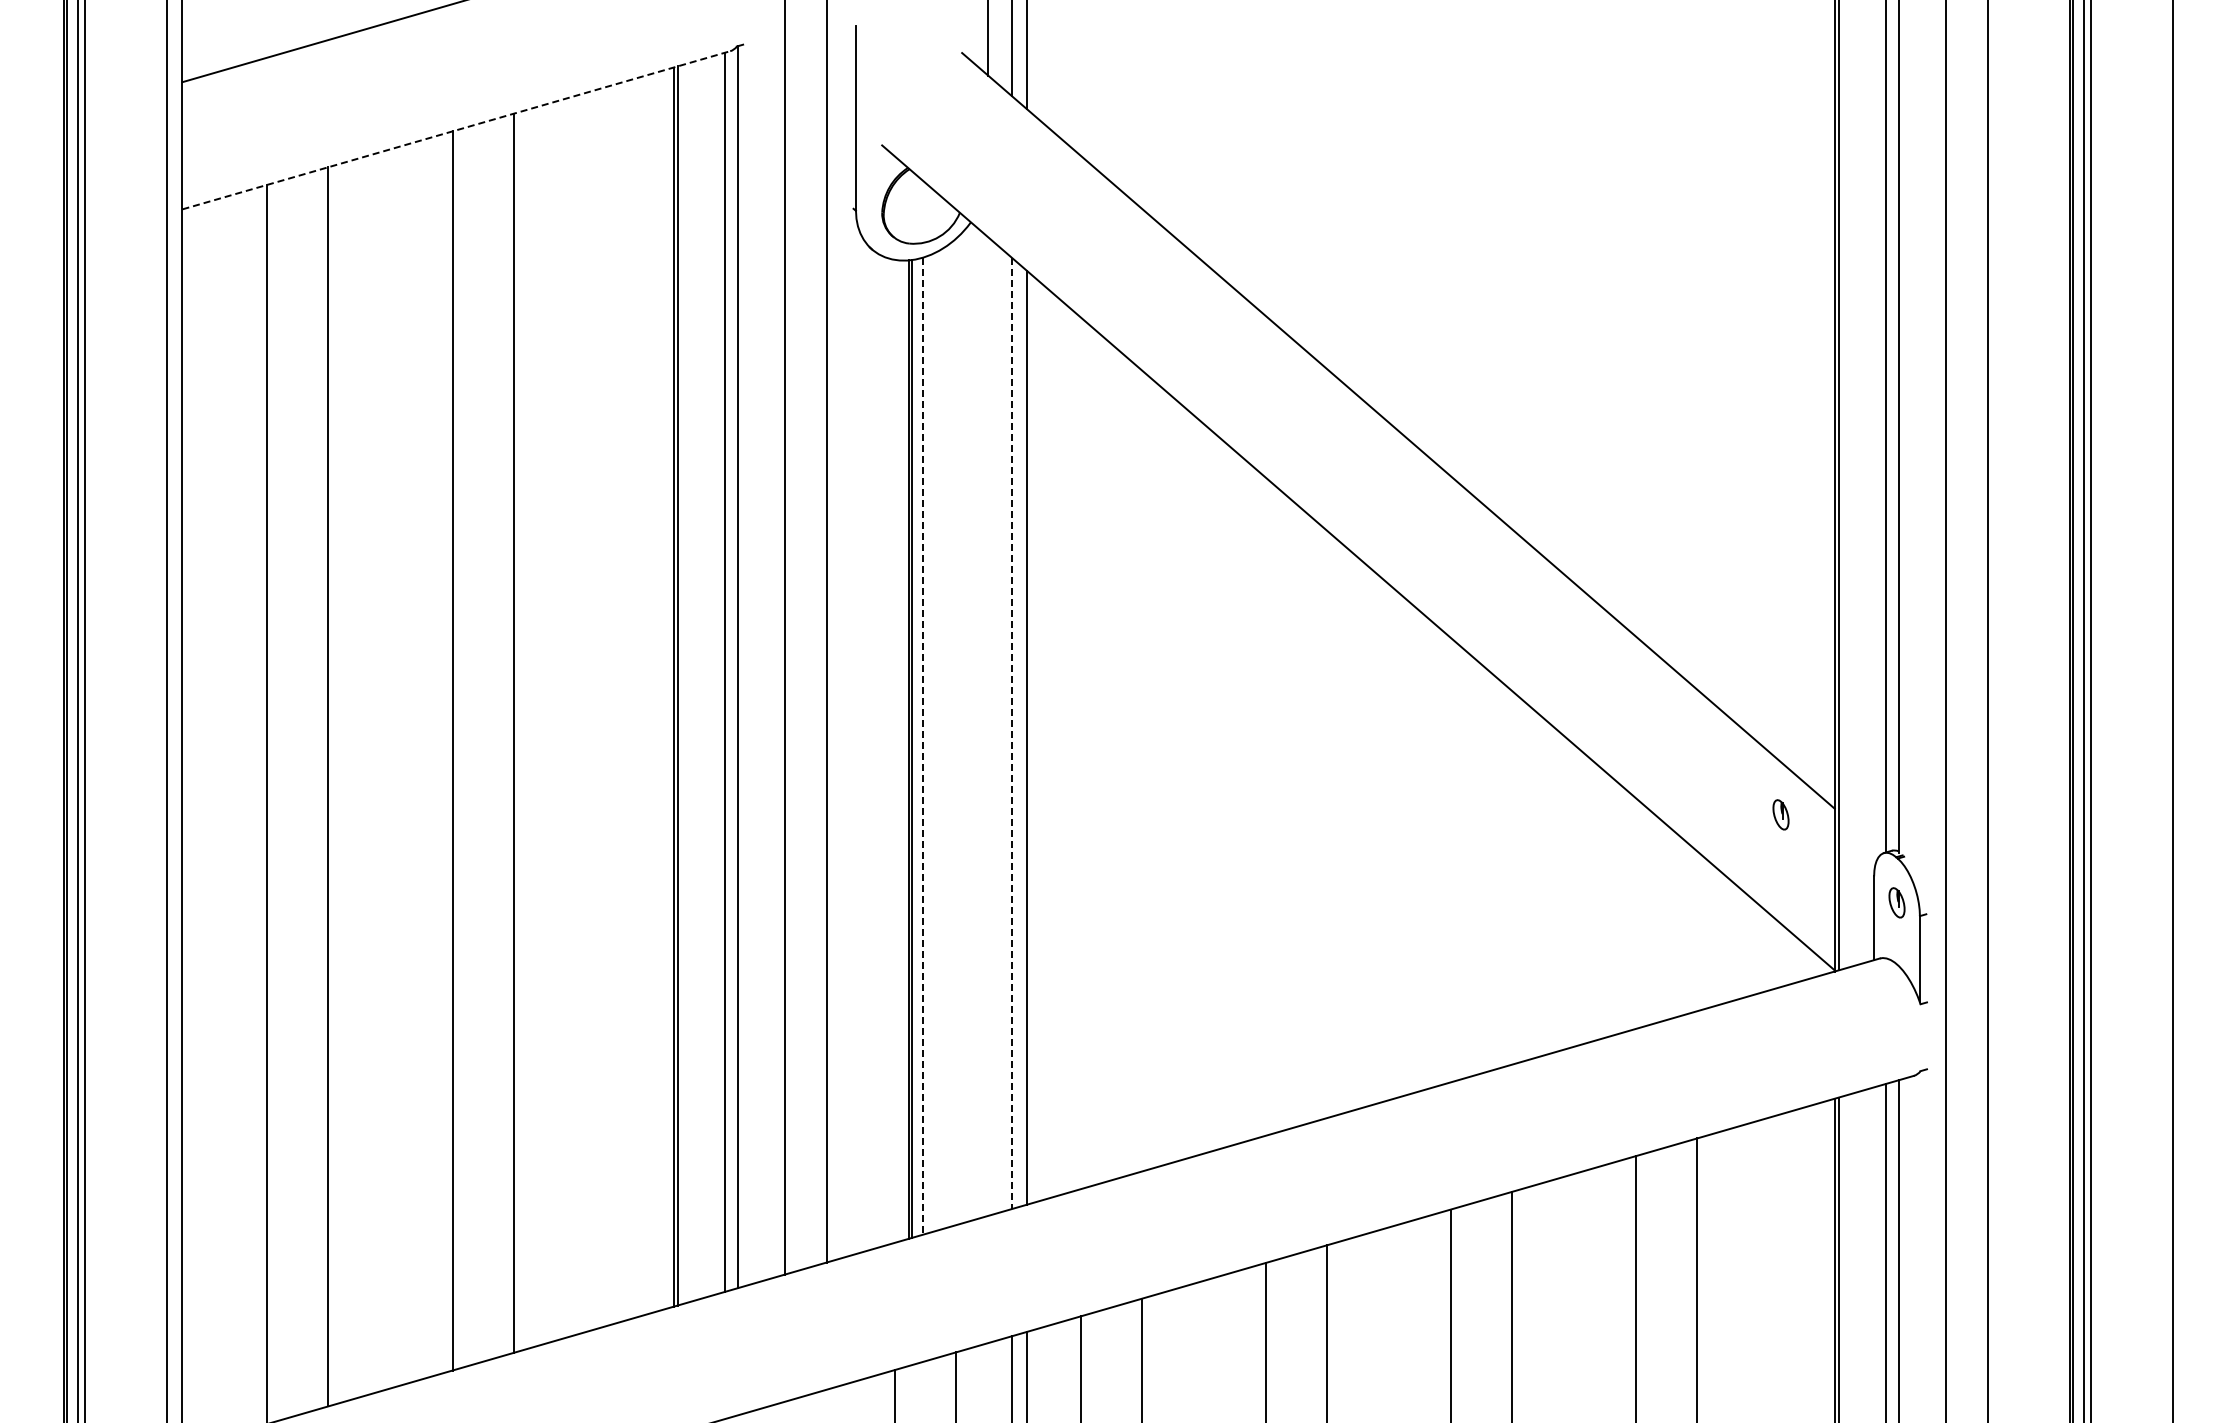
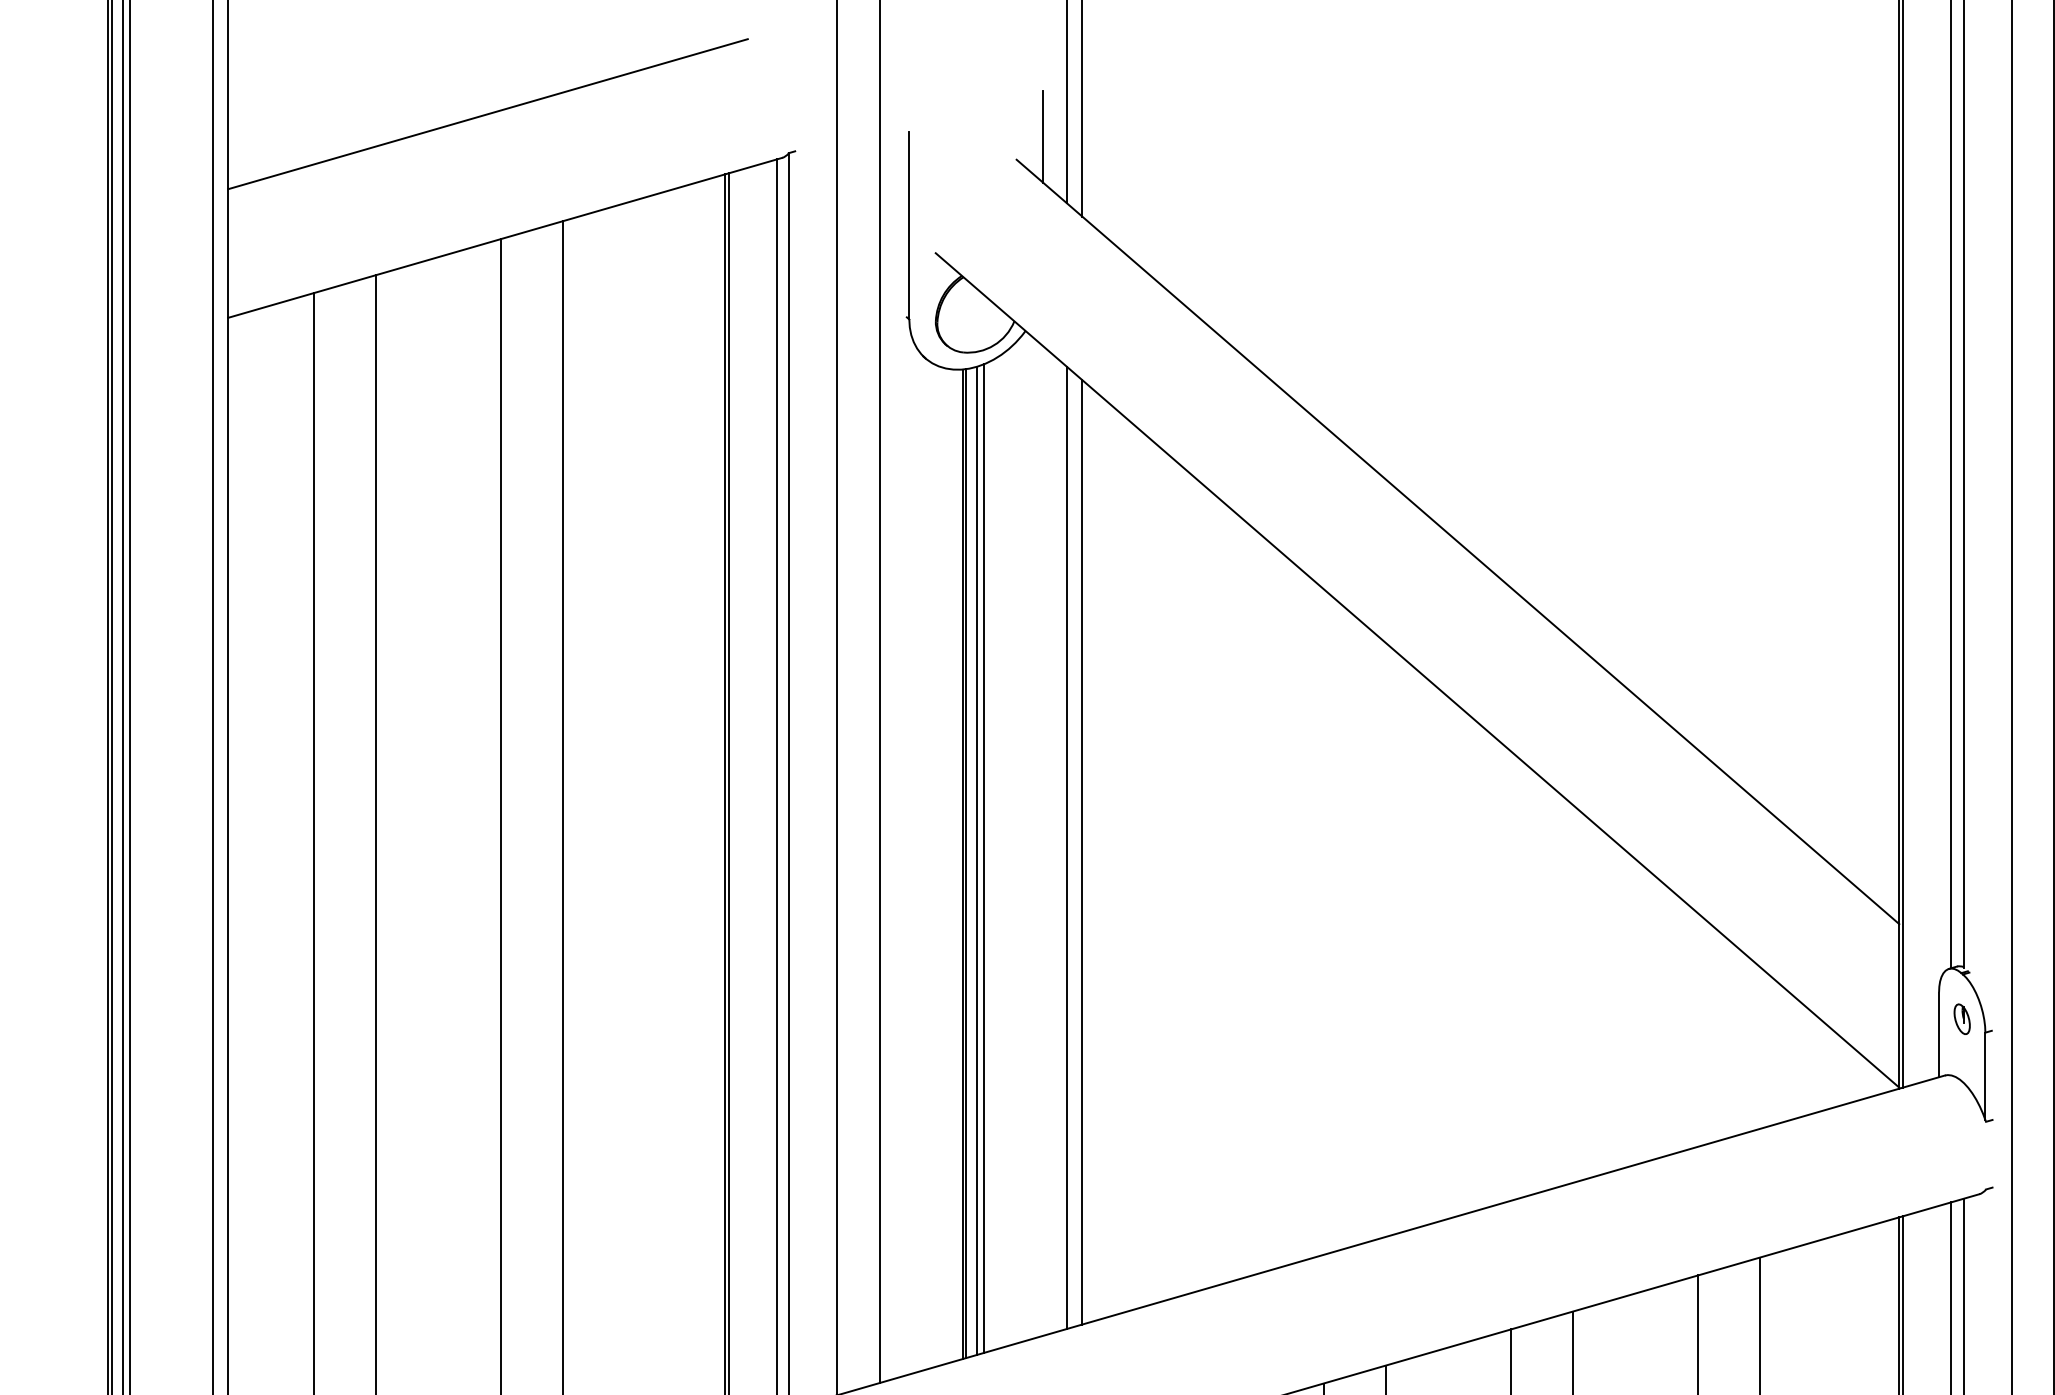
line: (456, 130) -> (505, 238), dashed -> solid
line: (1011, 733) -> (1066, 847), dashed -> solid
line: (929, 743) -> (983, 858), added
line: (922, 746) -> (976, 861), dashed -> solid
part: (1780, 814) -> (1844, 929), removed

